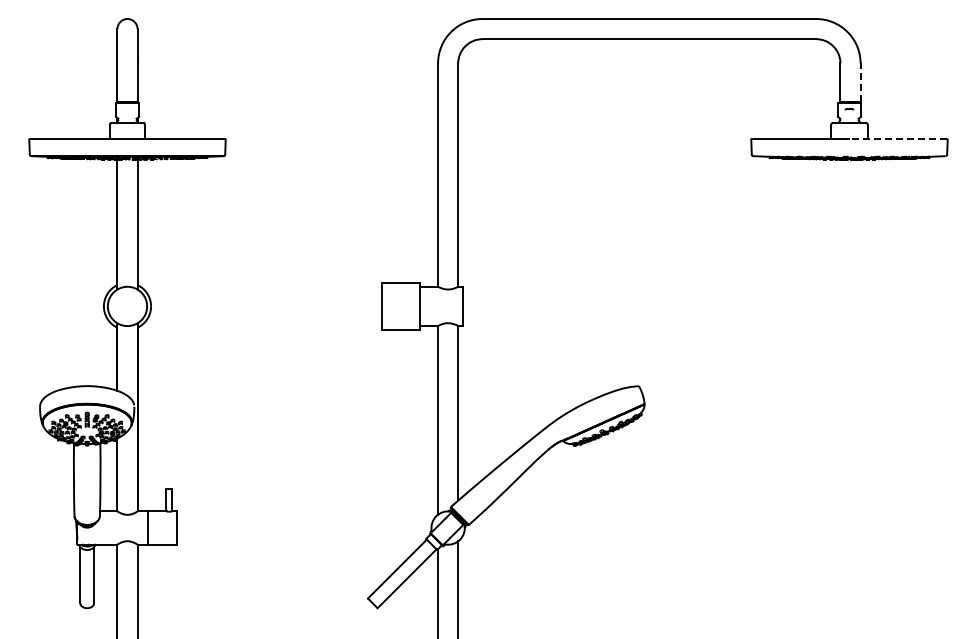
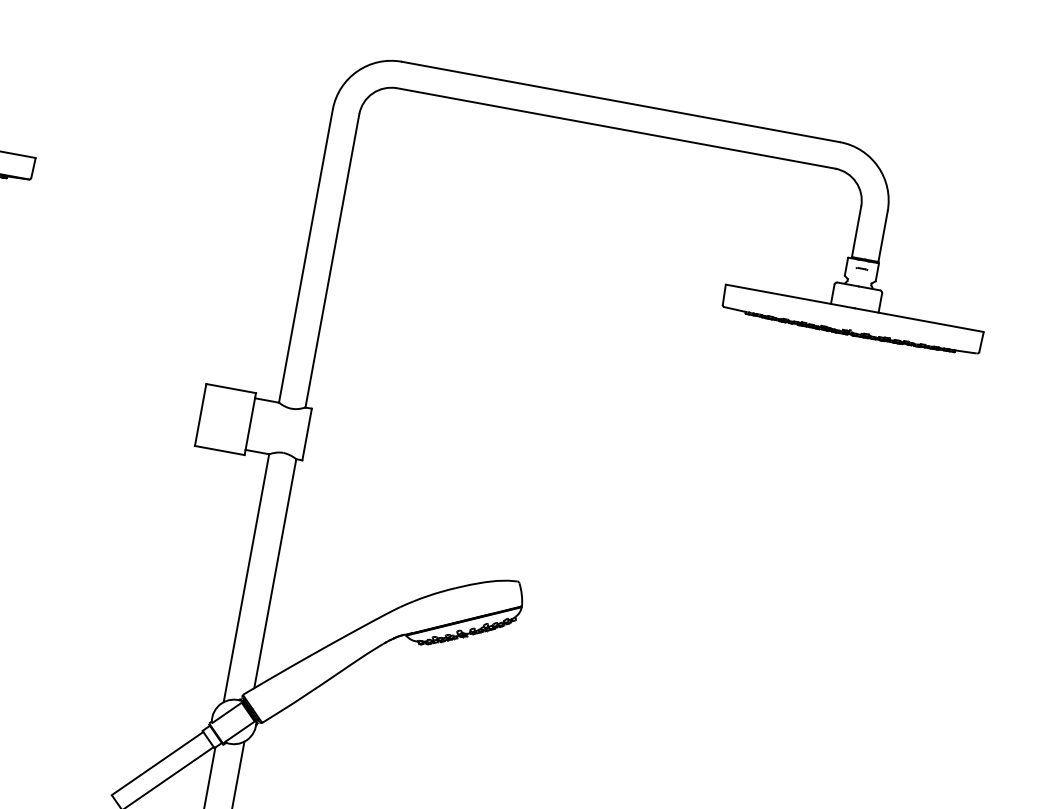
line: (860, 82) -> (882, 236), dashed -> solid
line: (898, 139) -> (919, 320), dashed -> solid

